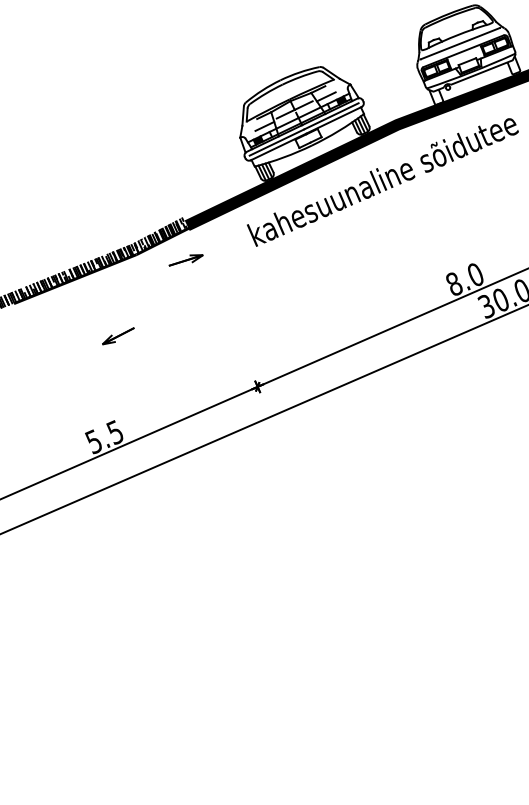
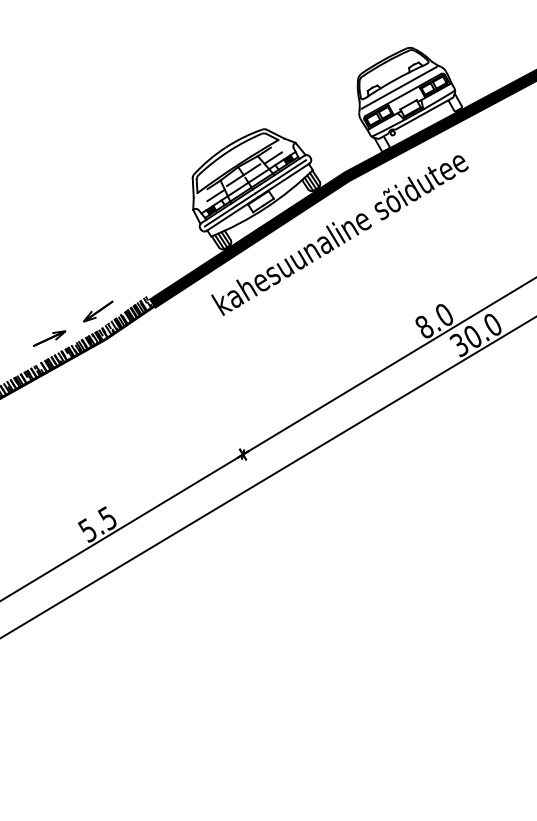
part: (186, 260) -> (49, 338), moved
part: (118, 336) -> (98, 311), moved

